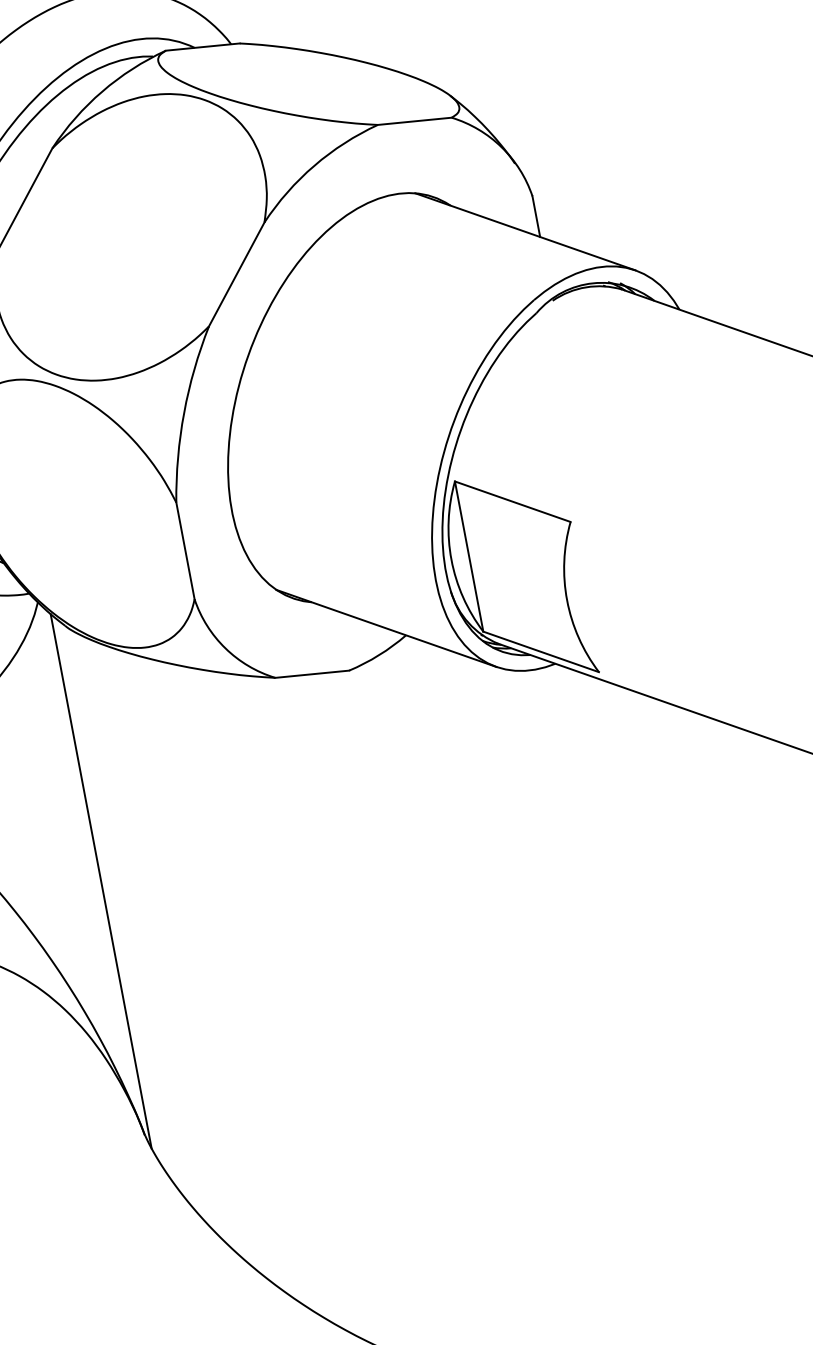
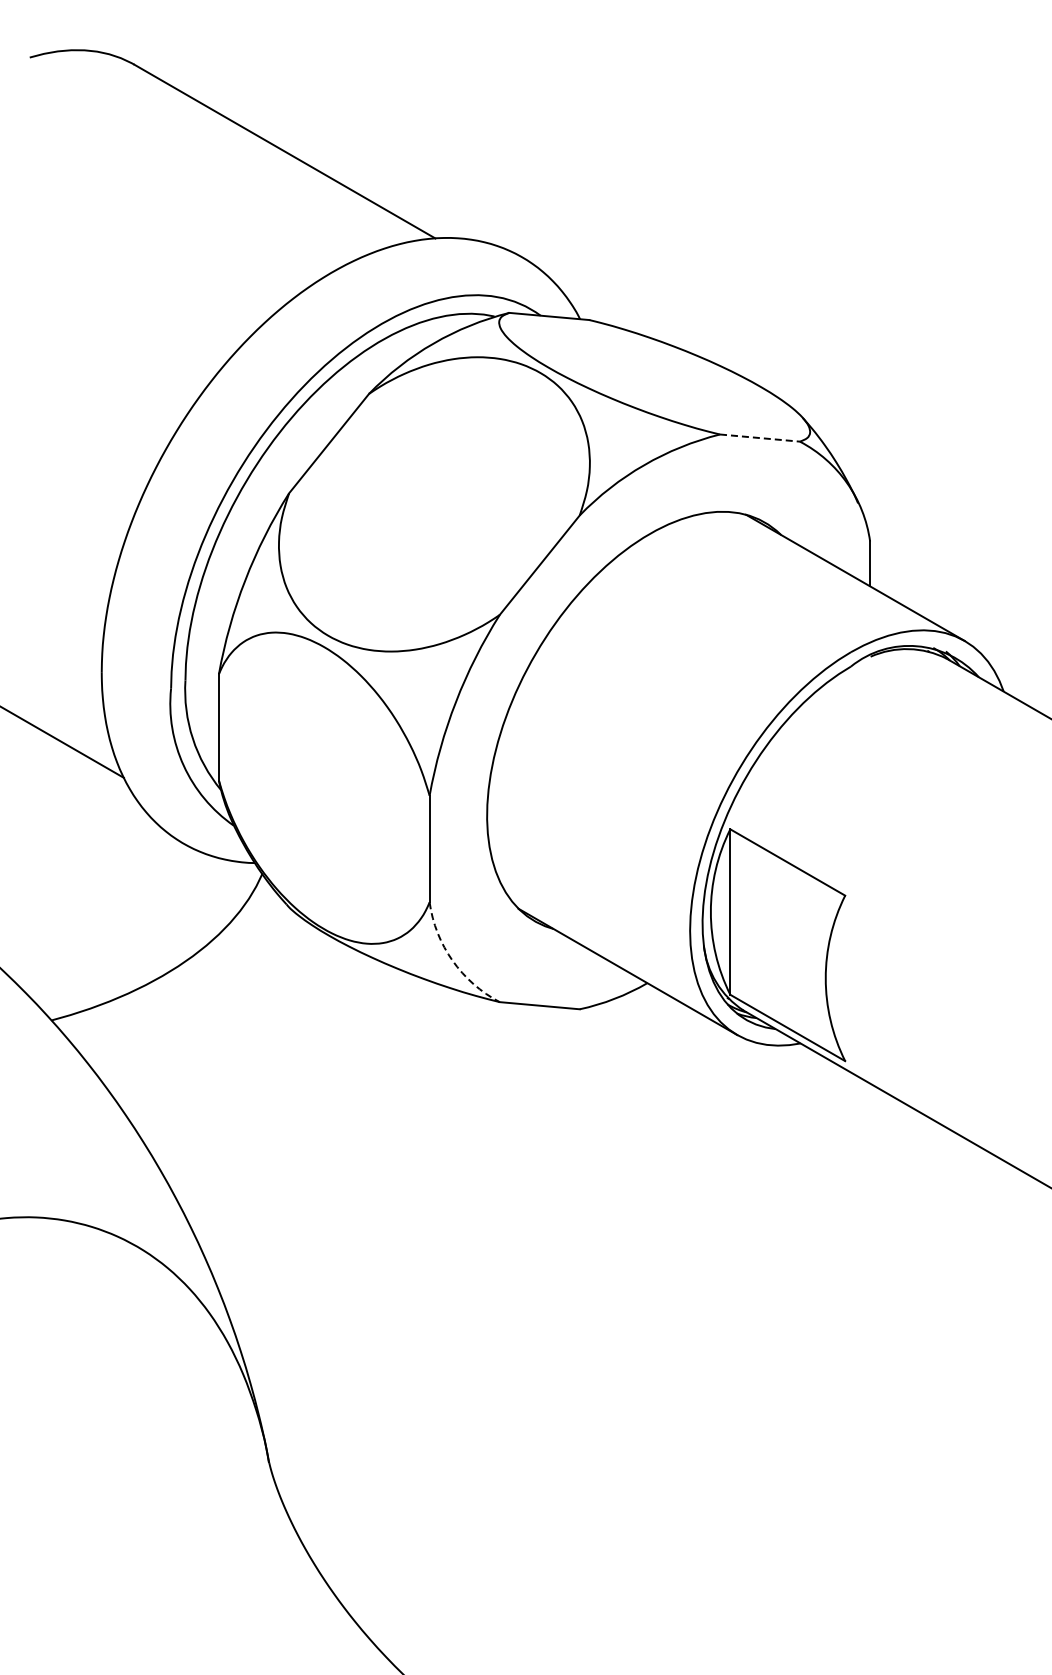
line: (415, 121) -> (760, 438), solid -> dashed
arc: (225, 648) -> (452, 960), solid -> dashed
line: (101, 881) -> (273, 1183), removed

